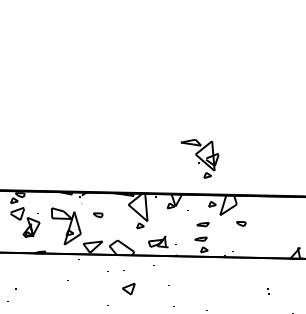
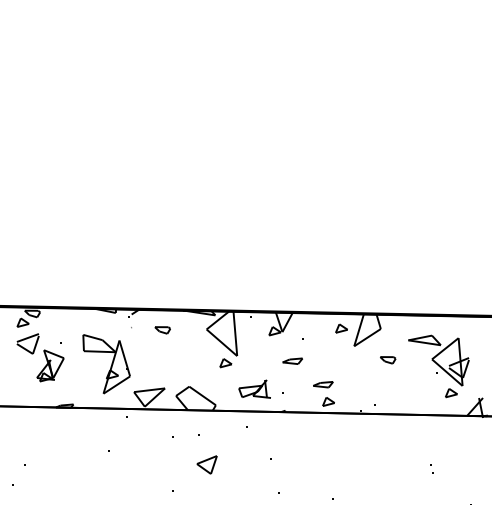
part: (200, 158) -> (439, 365), moved
part: (98, 215) -> (163, 330), moved
part: (202, 224) -> (291, 361), moved

